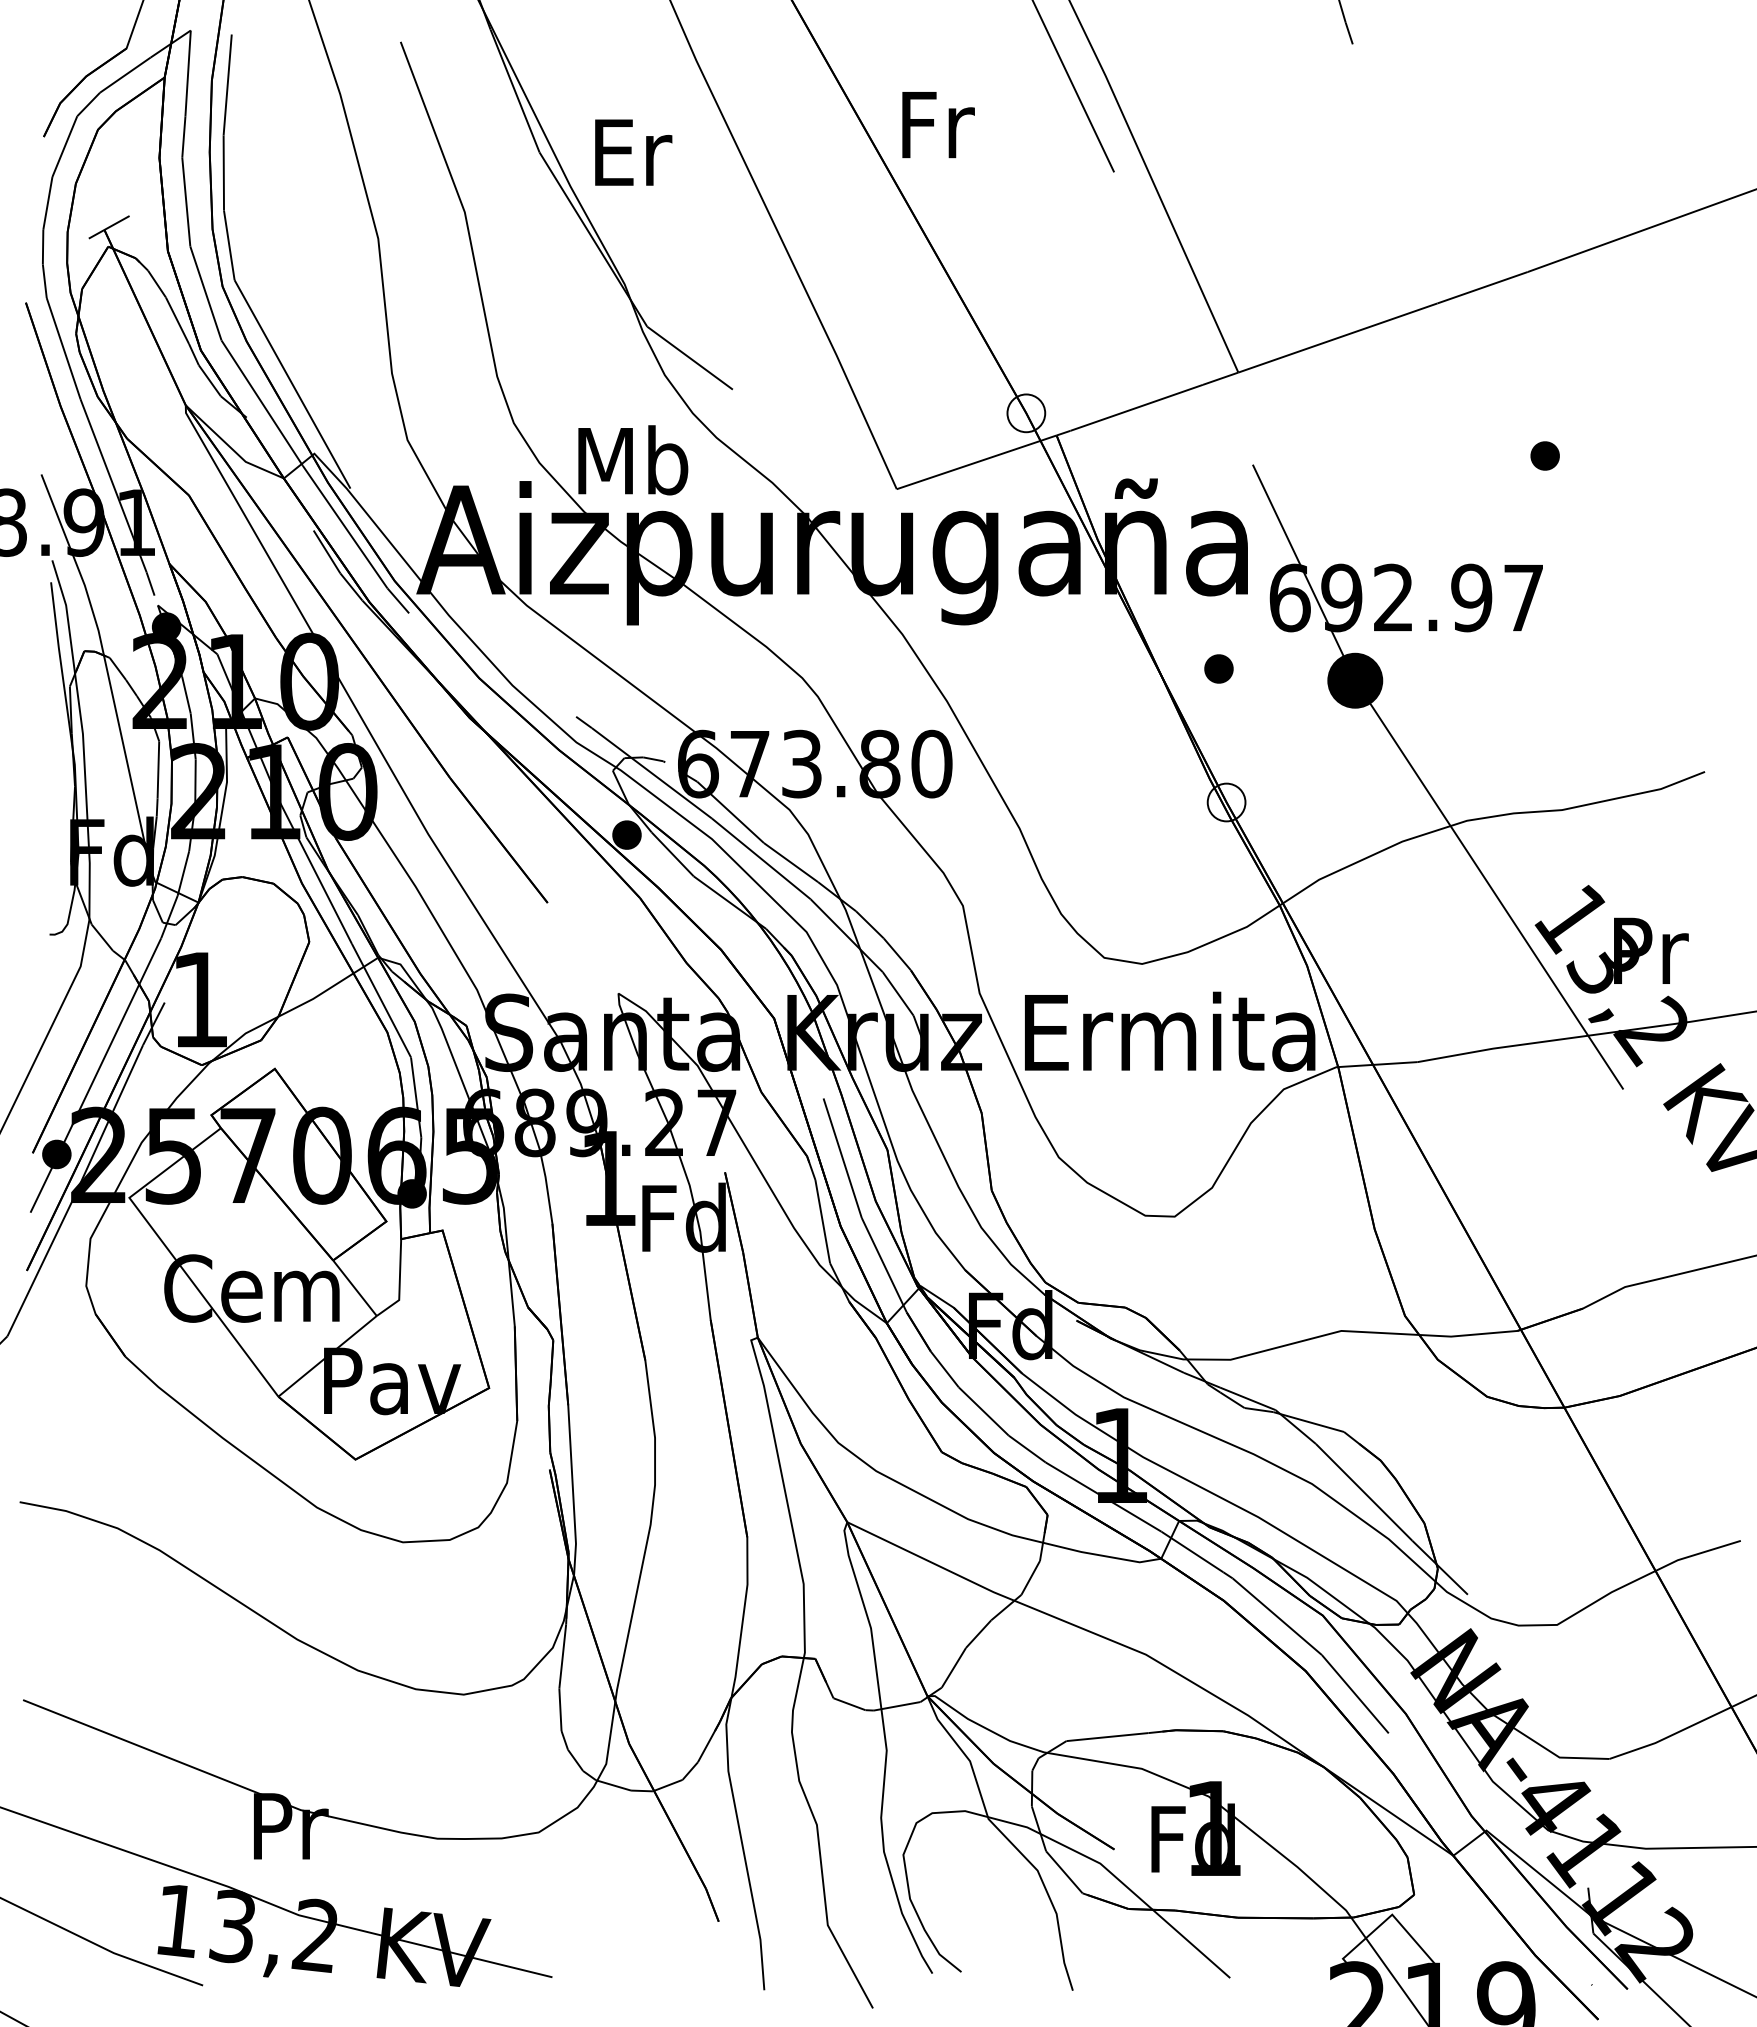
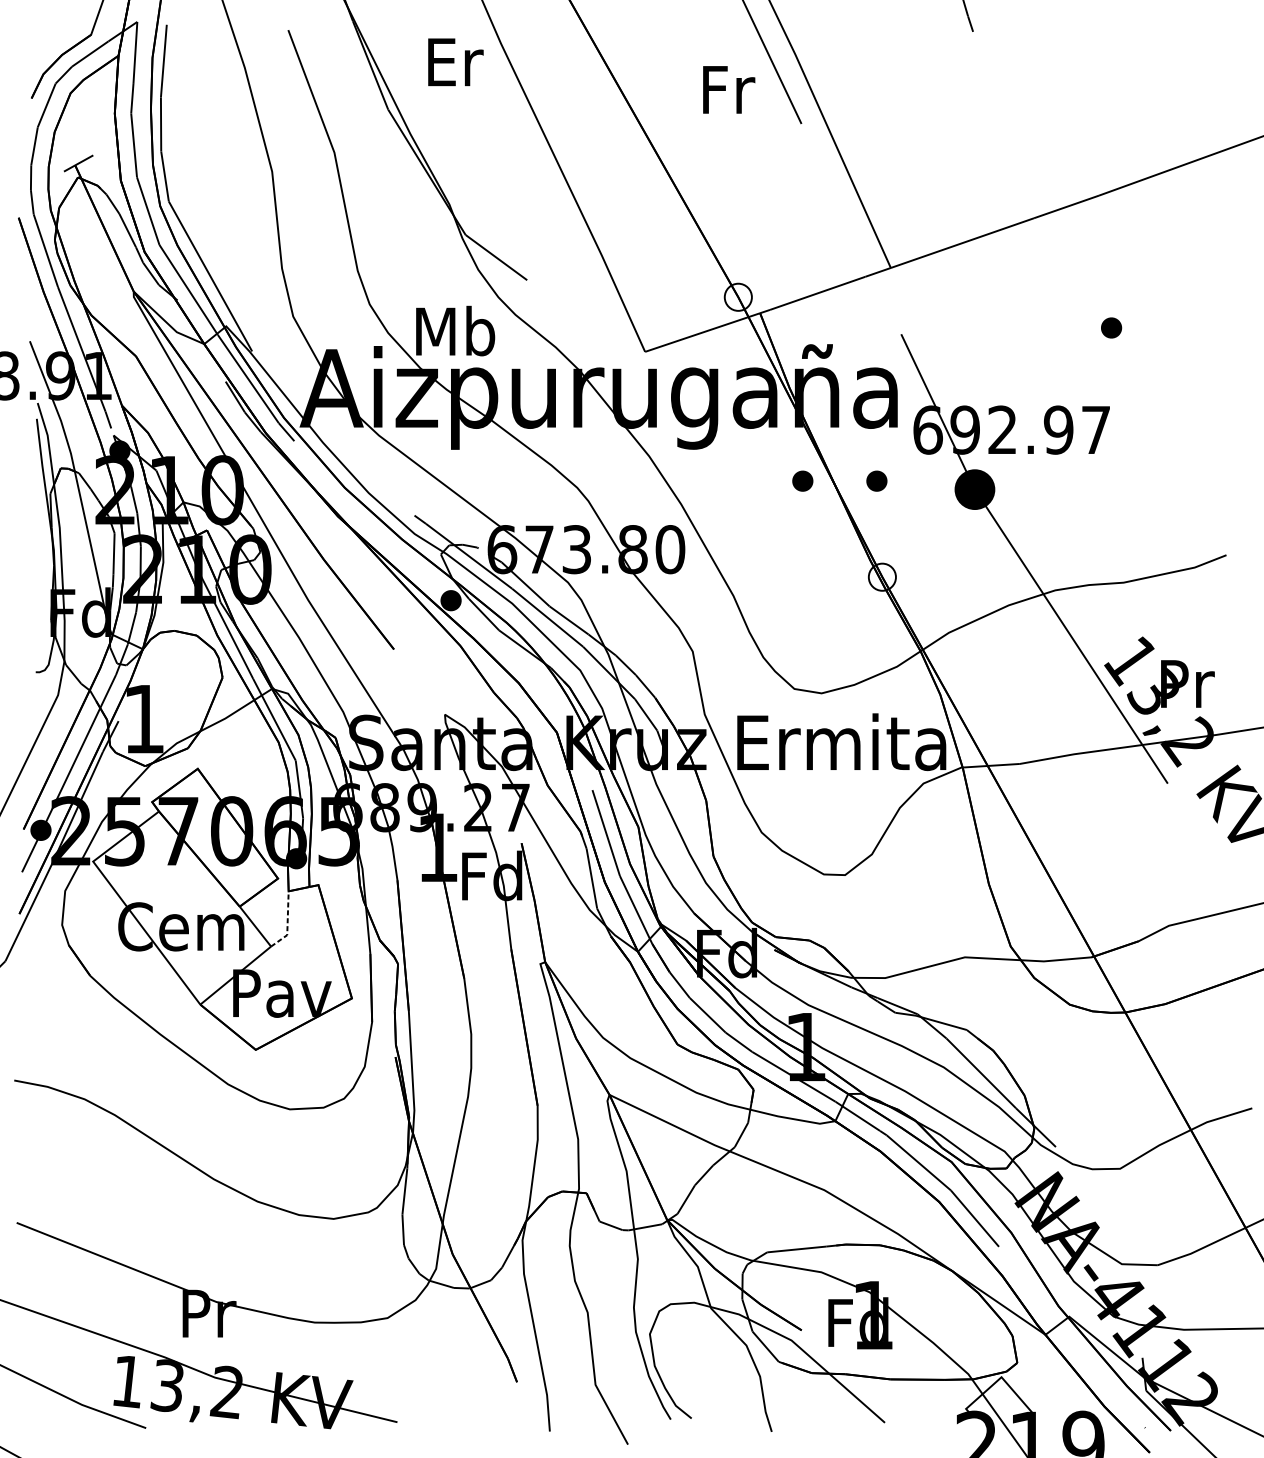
text: (938, 125) -> (729, 90), moved
text: (633, 152) -> (455, 62), moved
part: (1115, 668) -> (802, 480), added
line: (399, 1284) -> (287, 923), solid -> dashed

